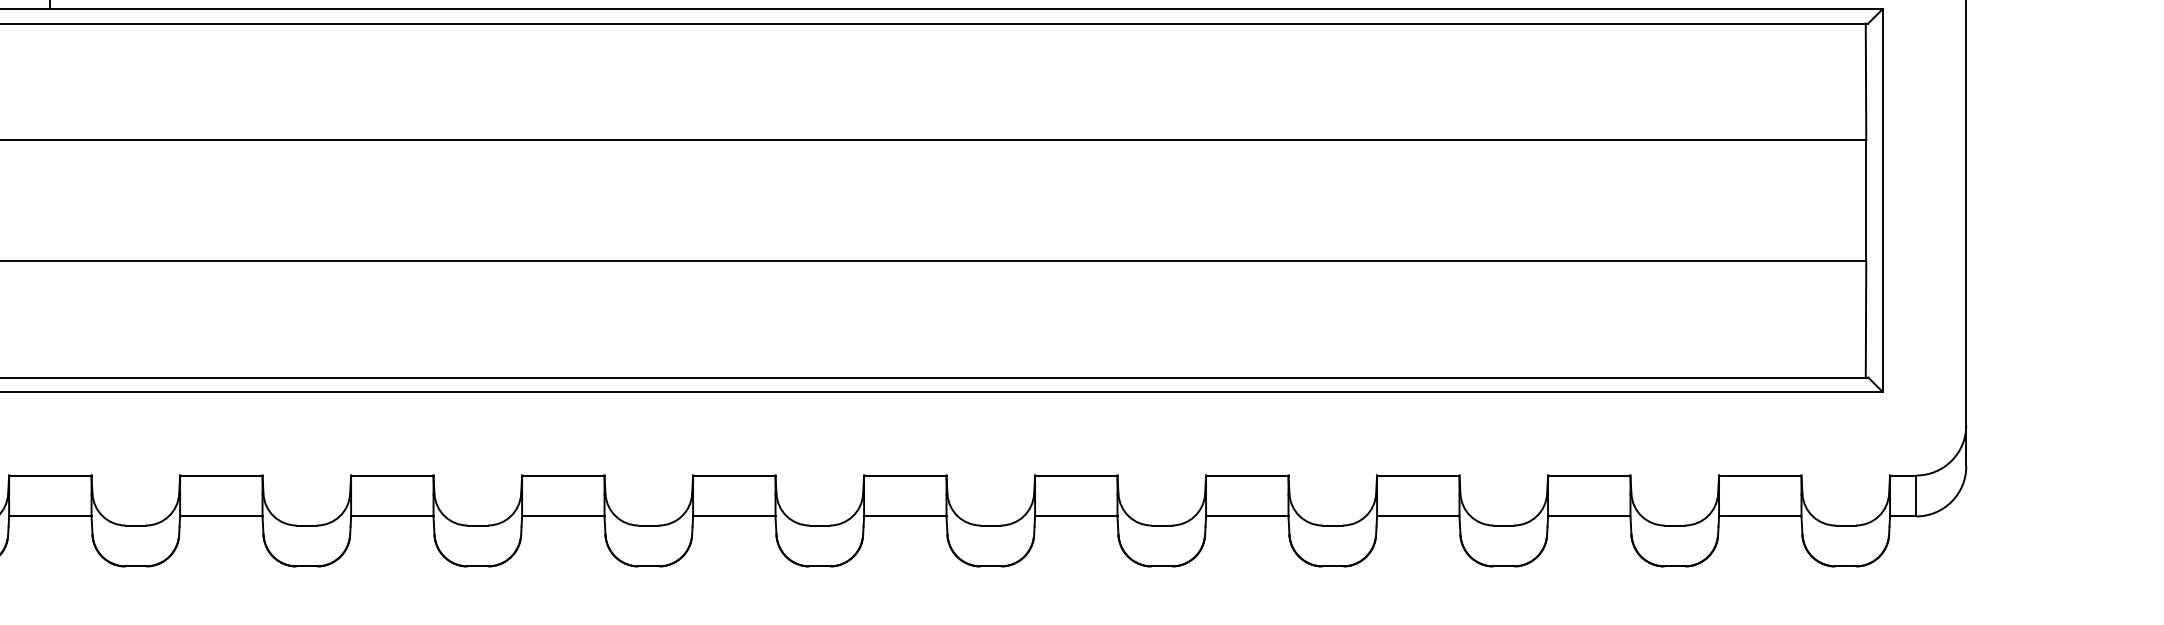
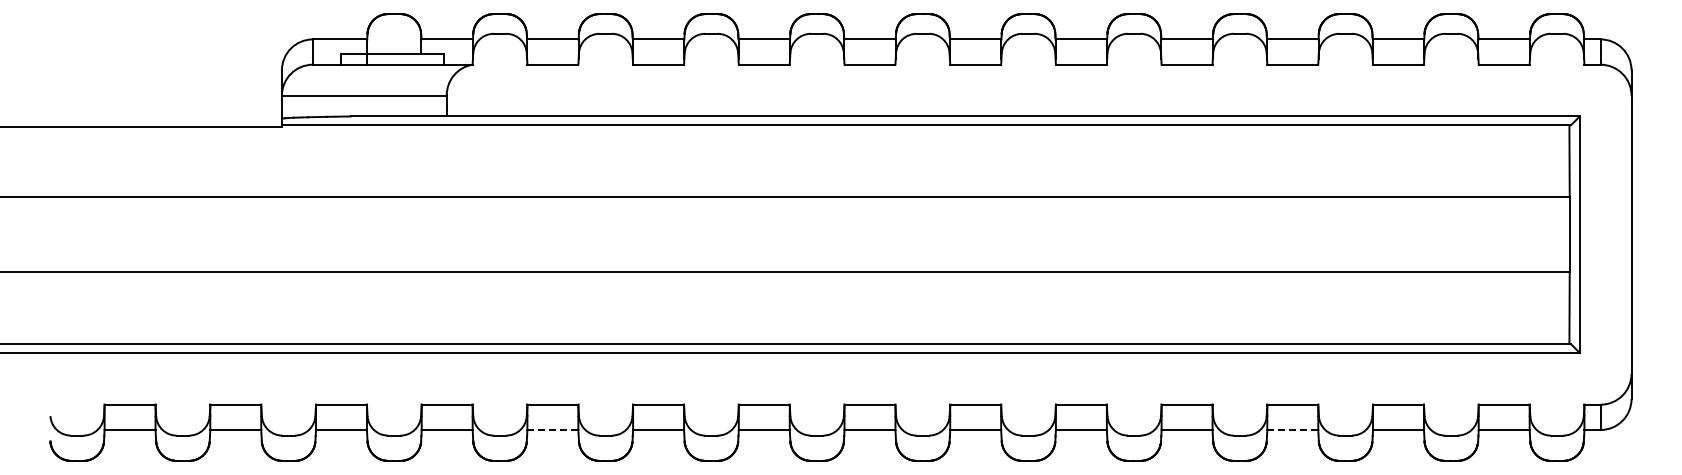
line: (222, 515) -> (553, 429), solid -> dashed
line: (1419, 515) -> (1293, 429), solid -> dashed

